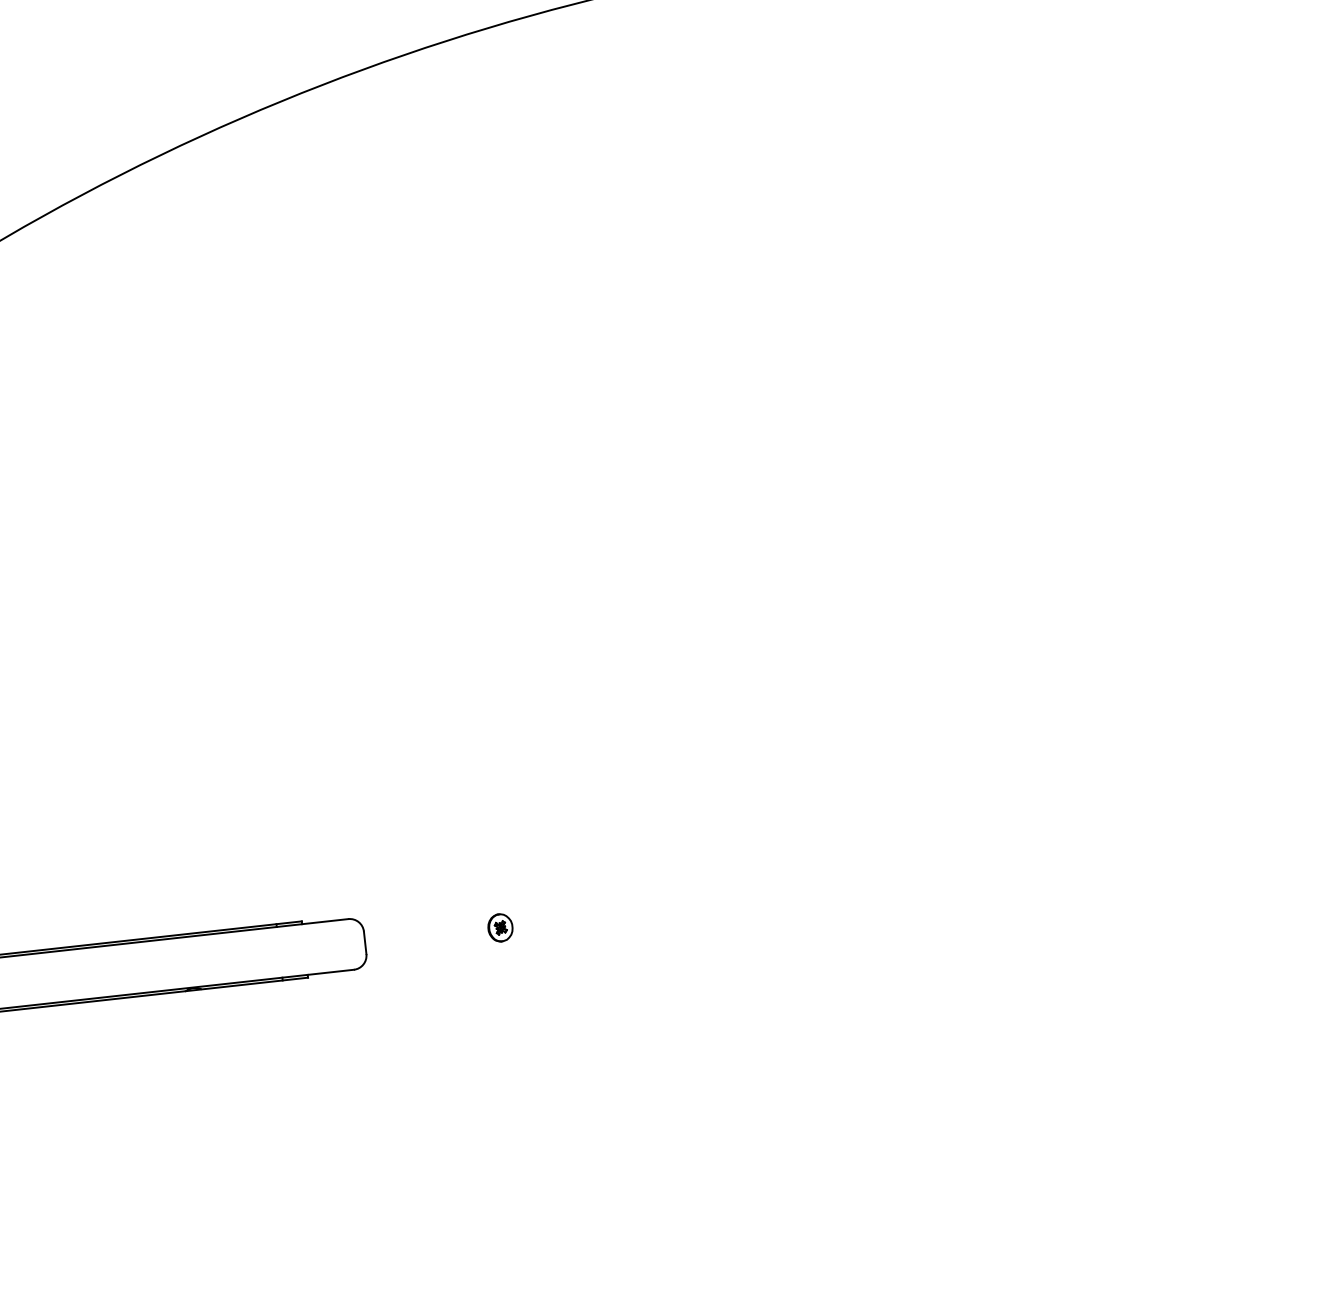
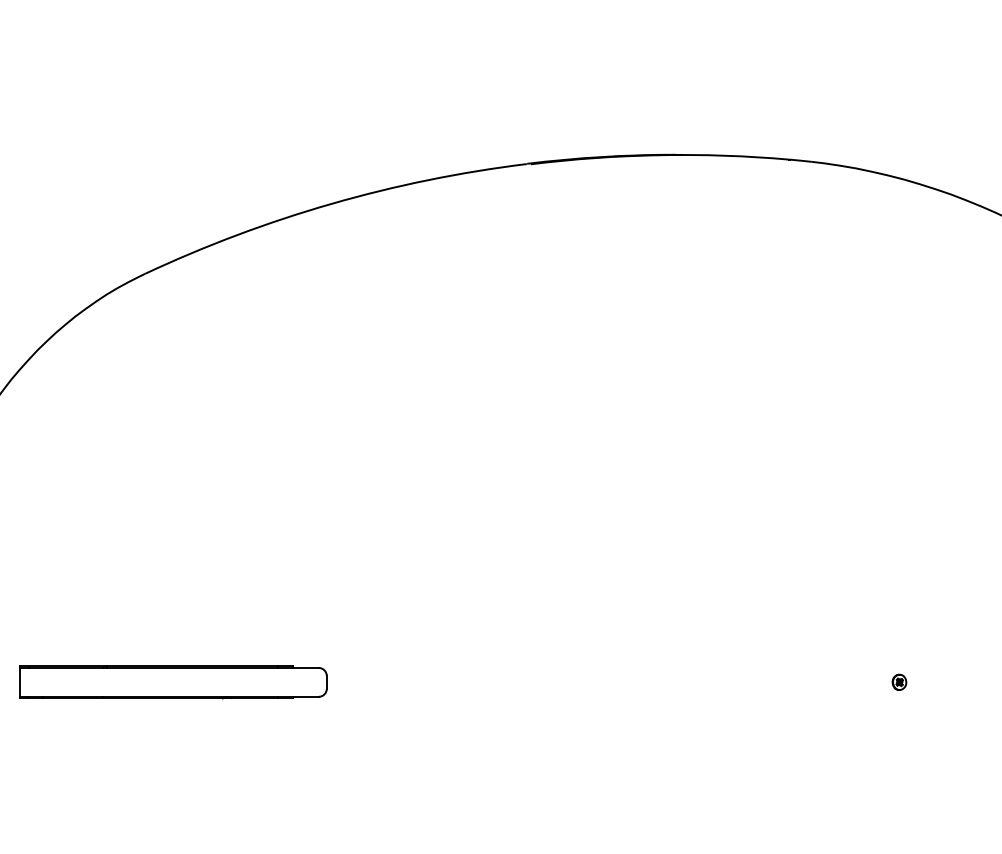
part: (499, 926) -> (403, 681), removed

